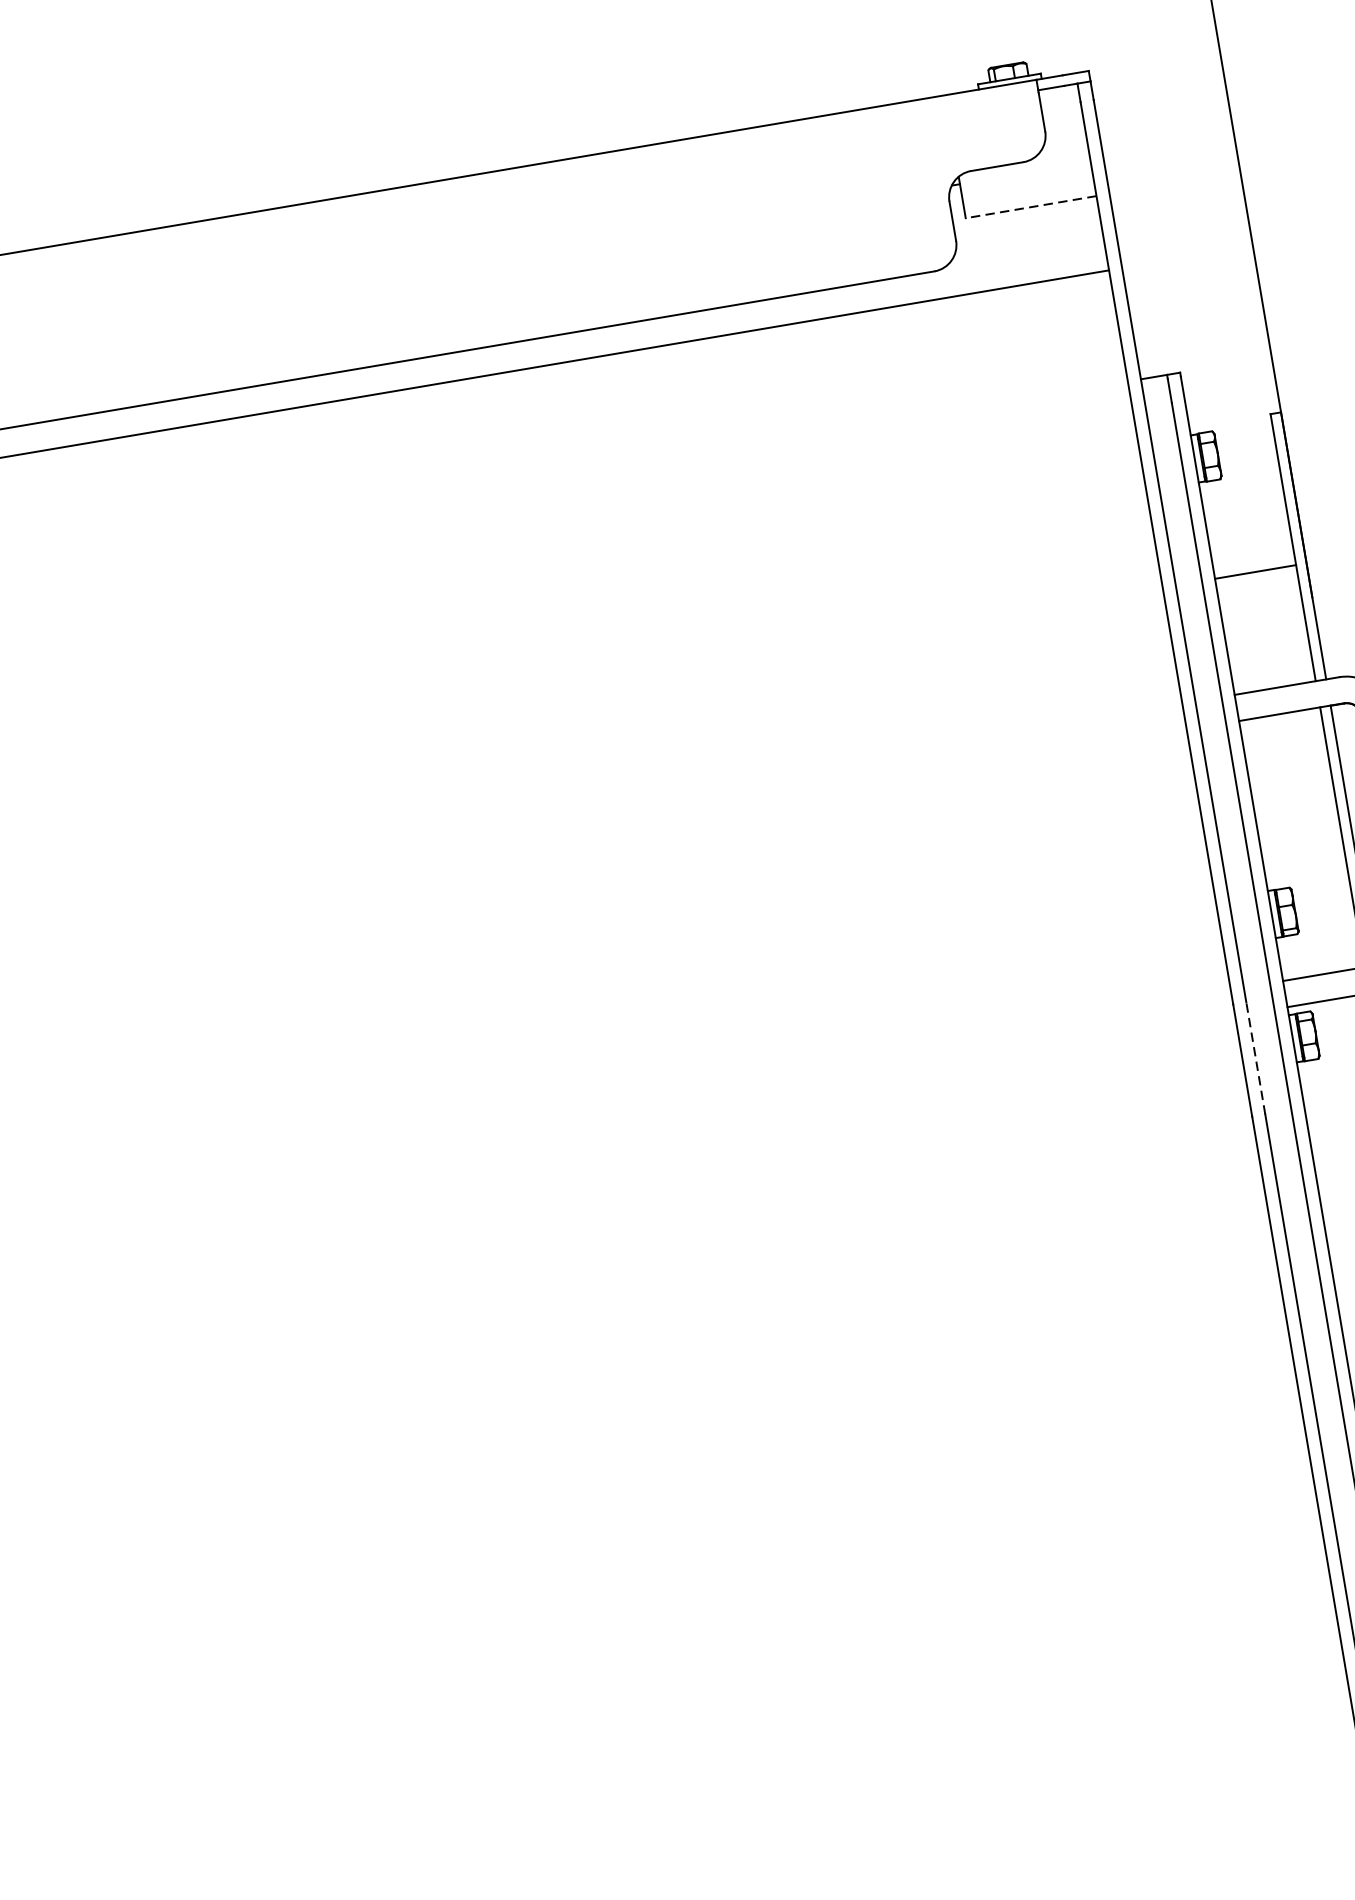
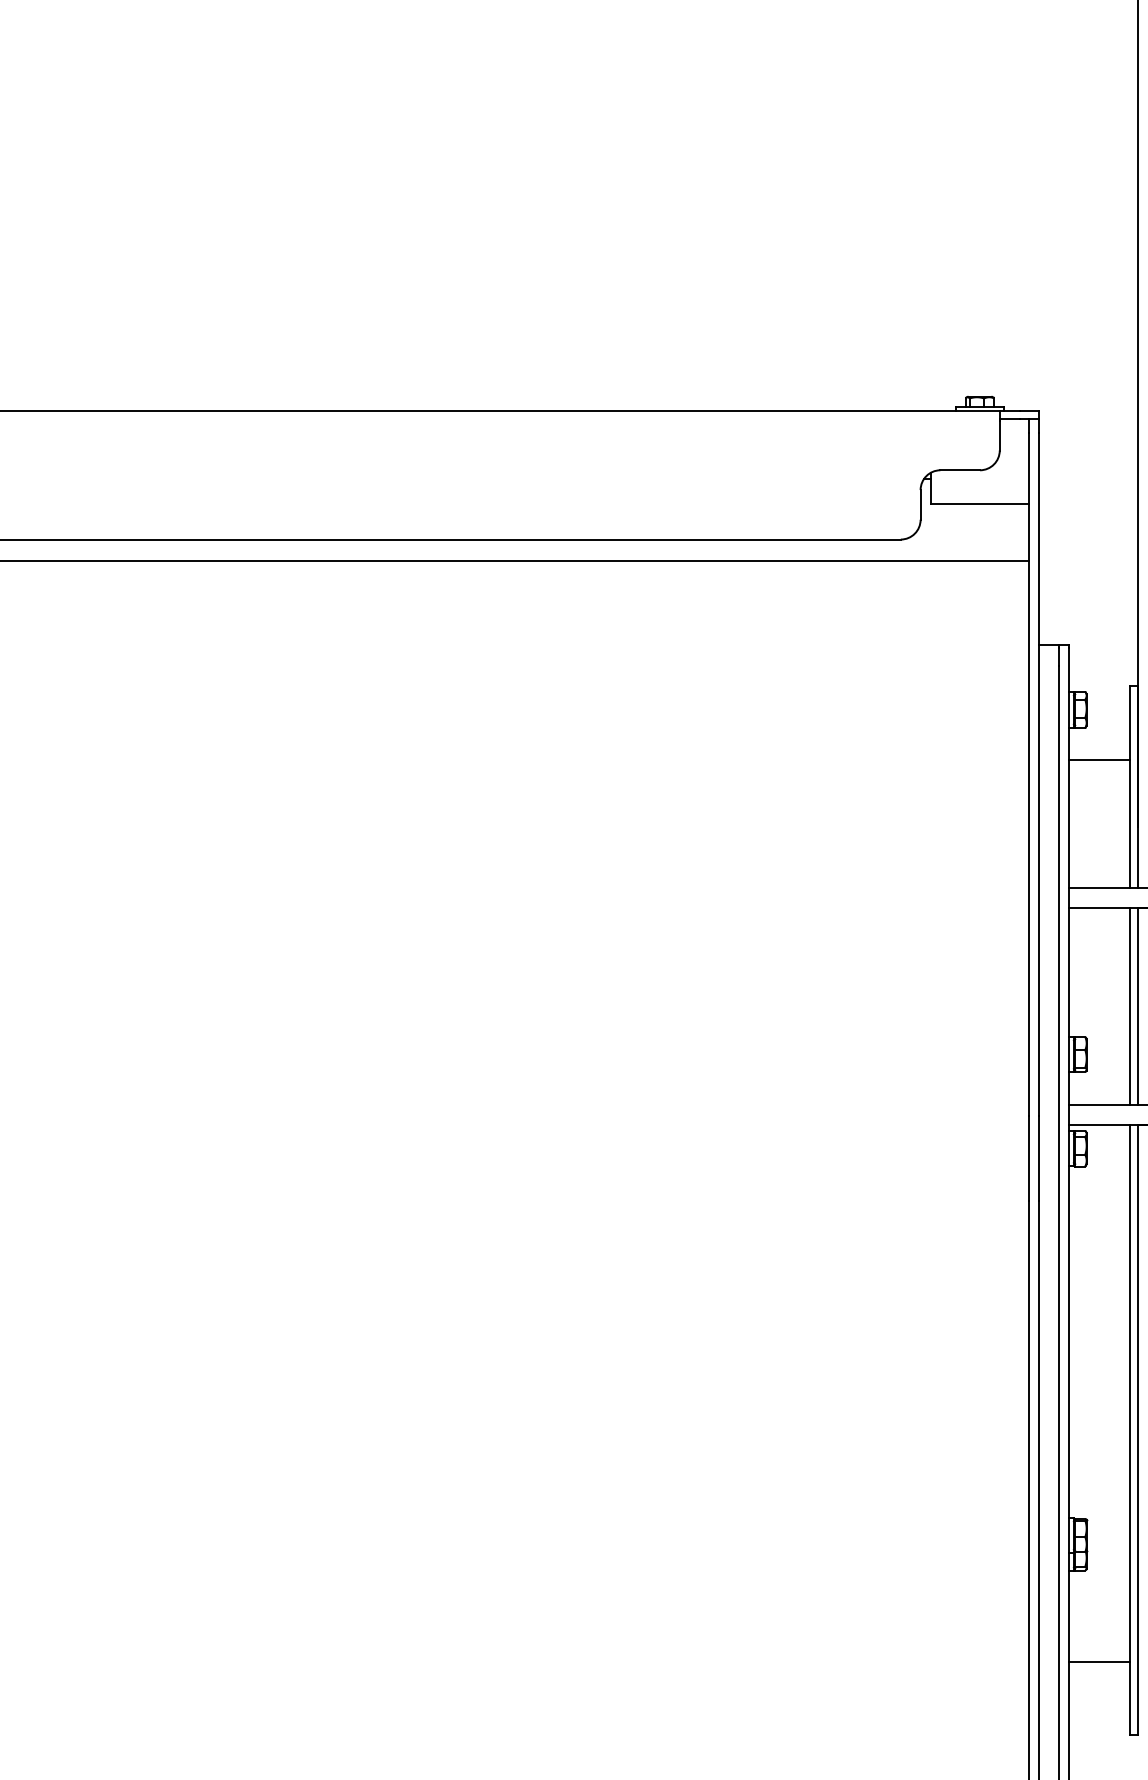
line: (1030, 207) -> (979, 504), dashed -> solid
line: (1255, 571) -> (1099, 759), moved
line: (1255, 1057) -> (1039, 1157), dashed -> solid

